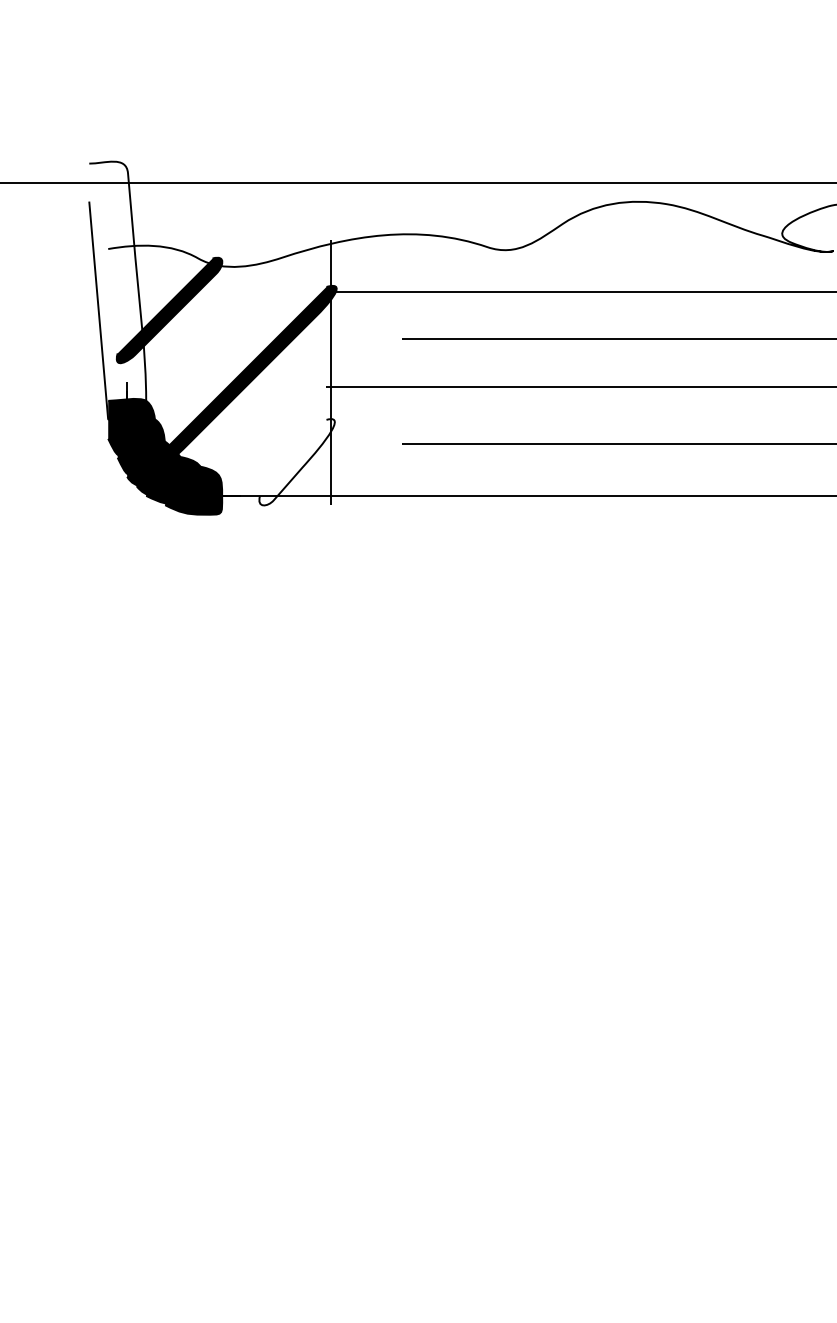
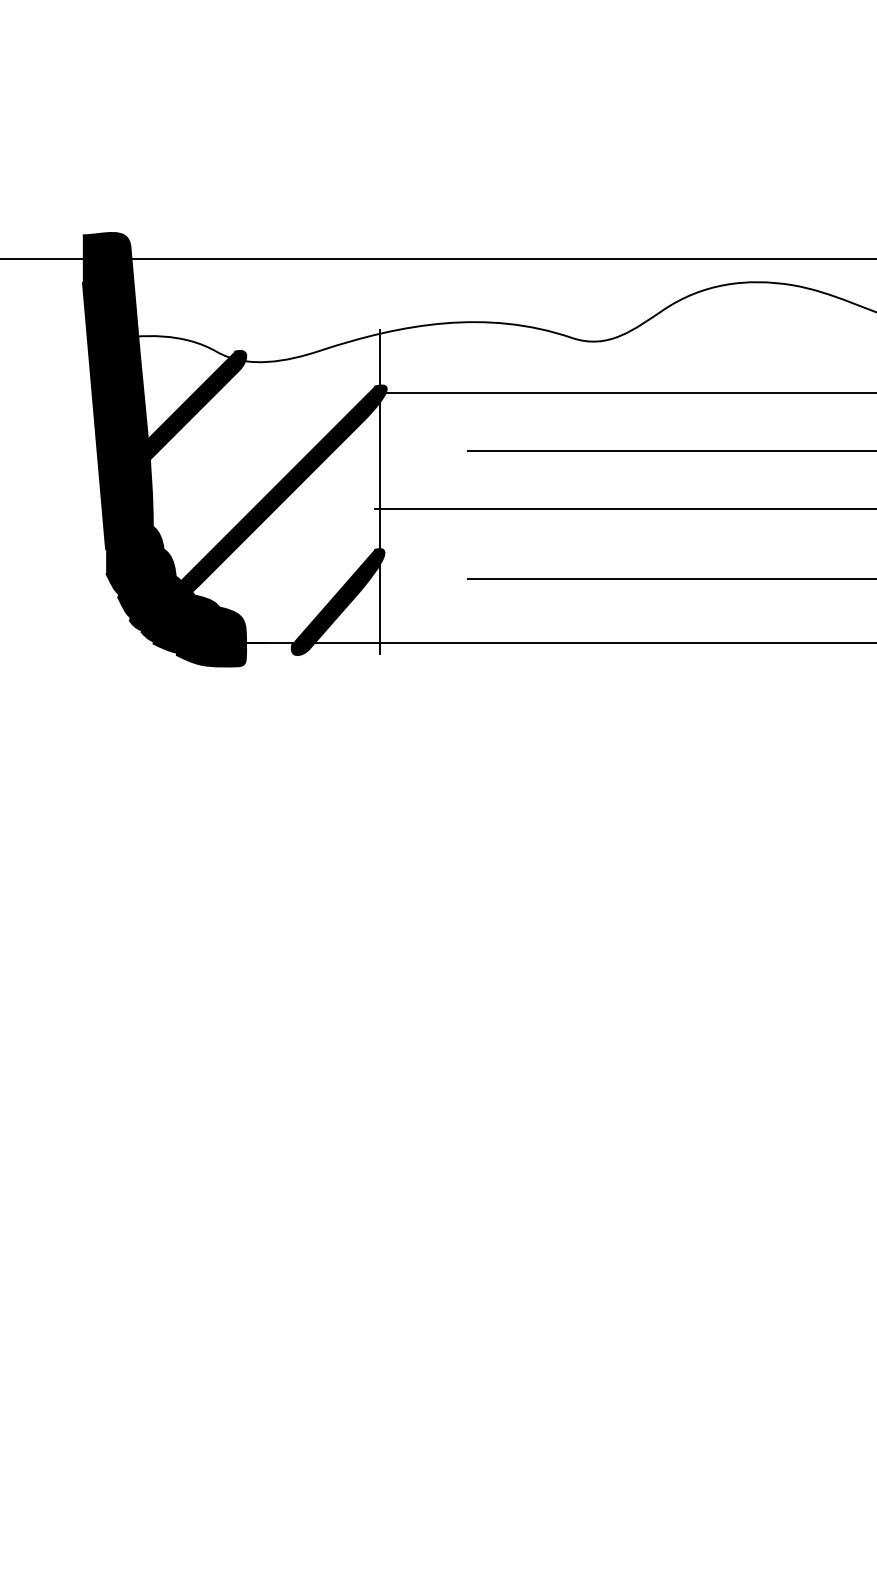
fill: (117, 290) -> (117, 391), added
fill: (296, 462) -> (337, 602), added

